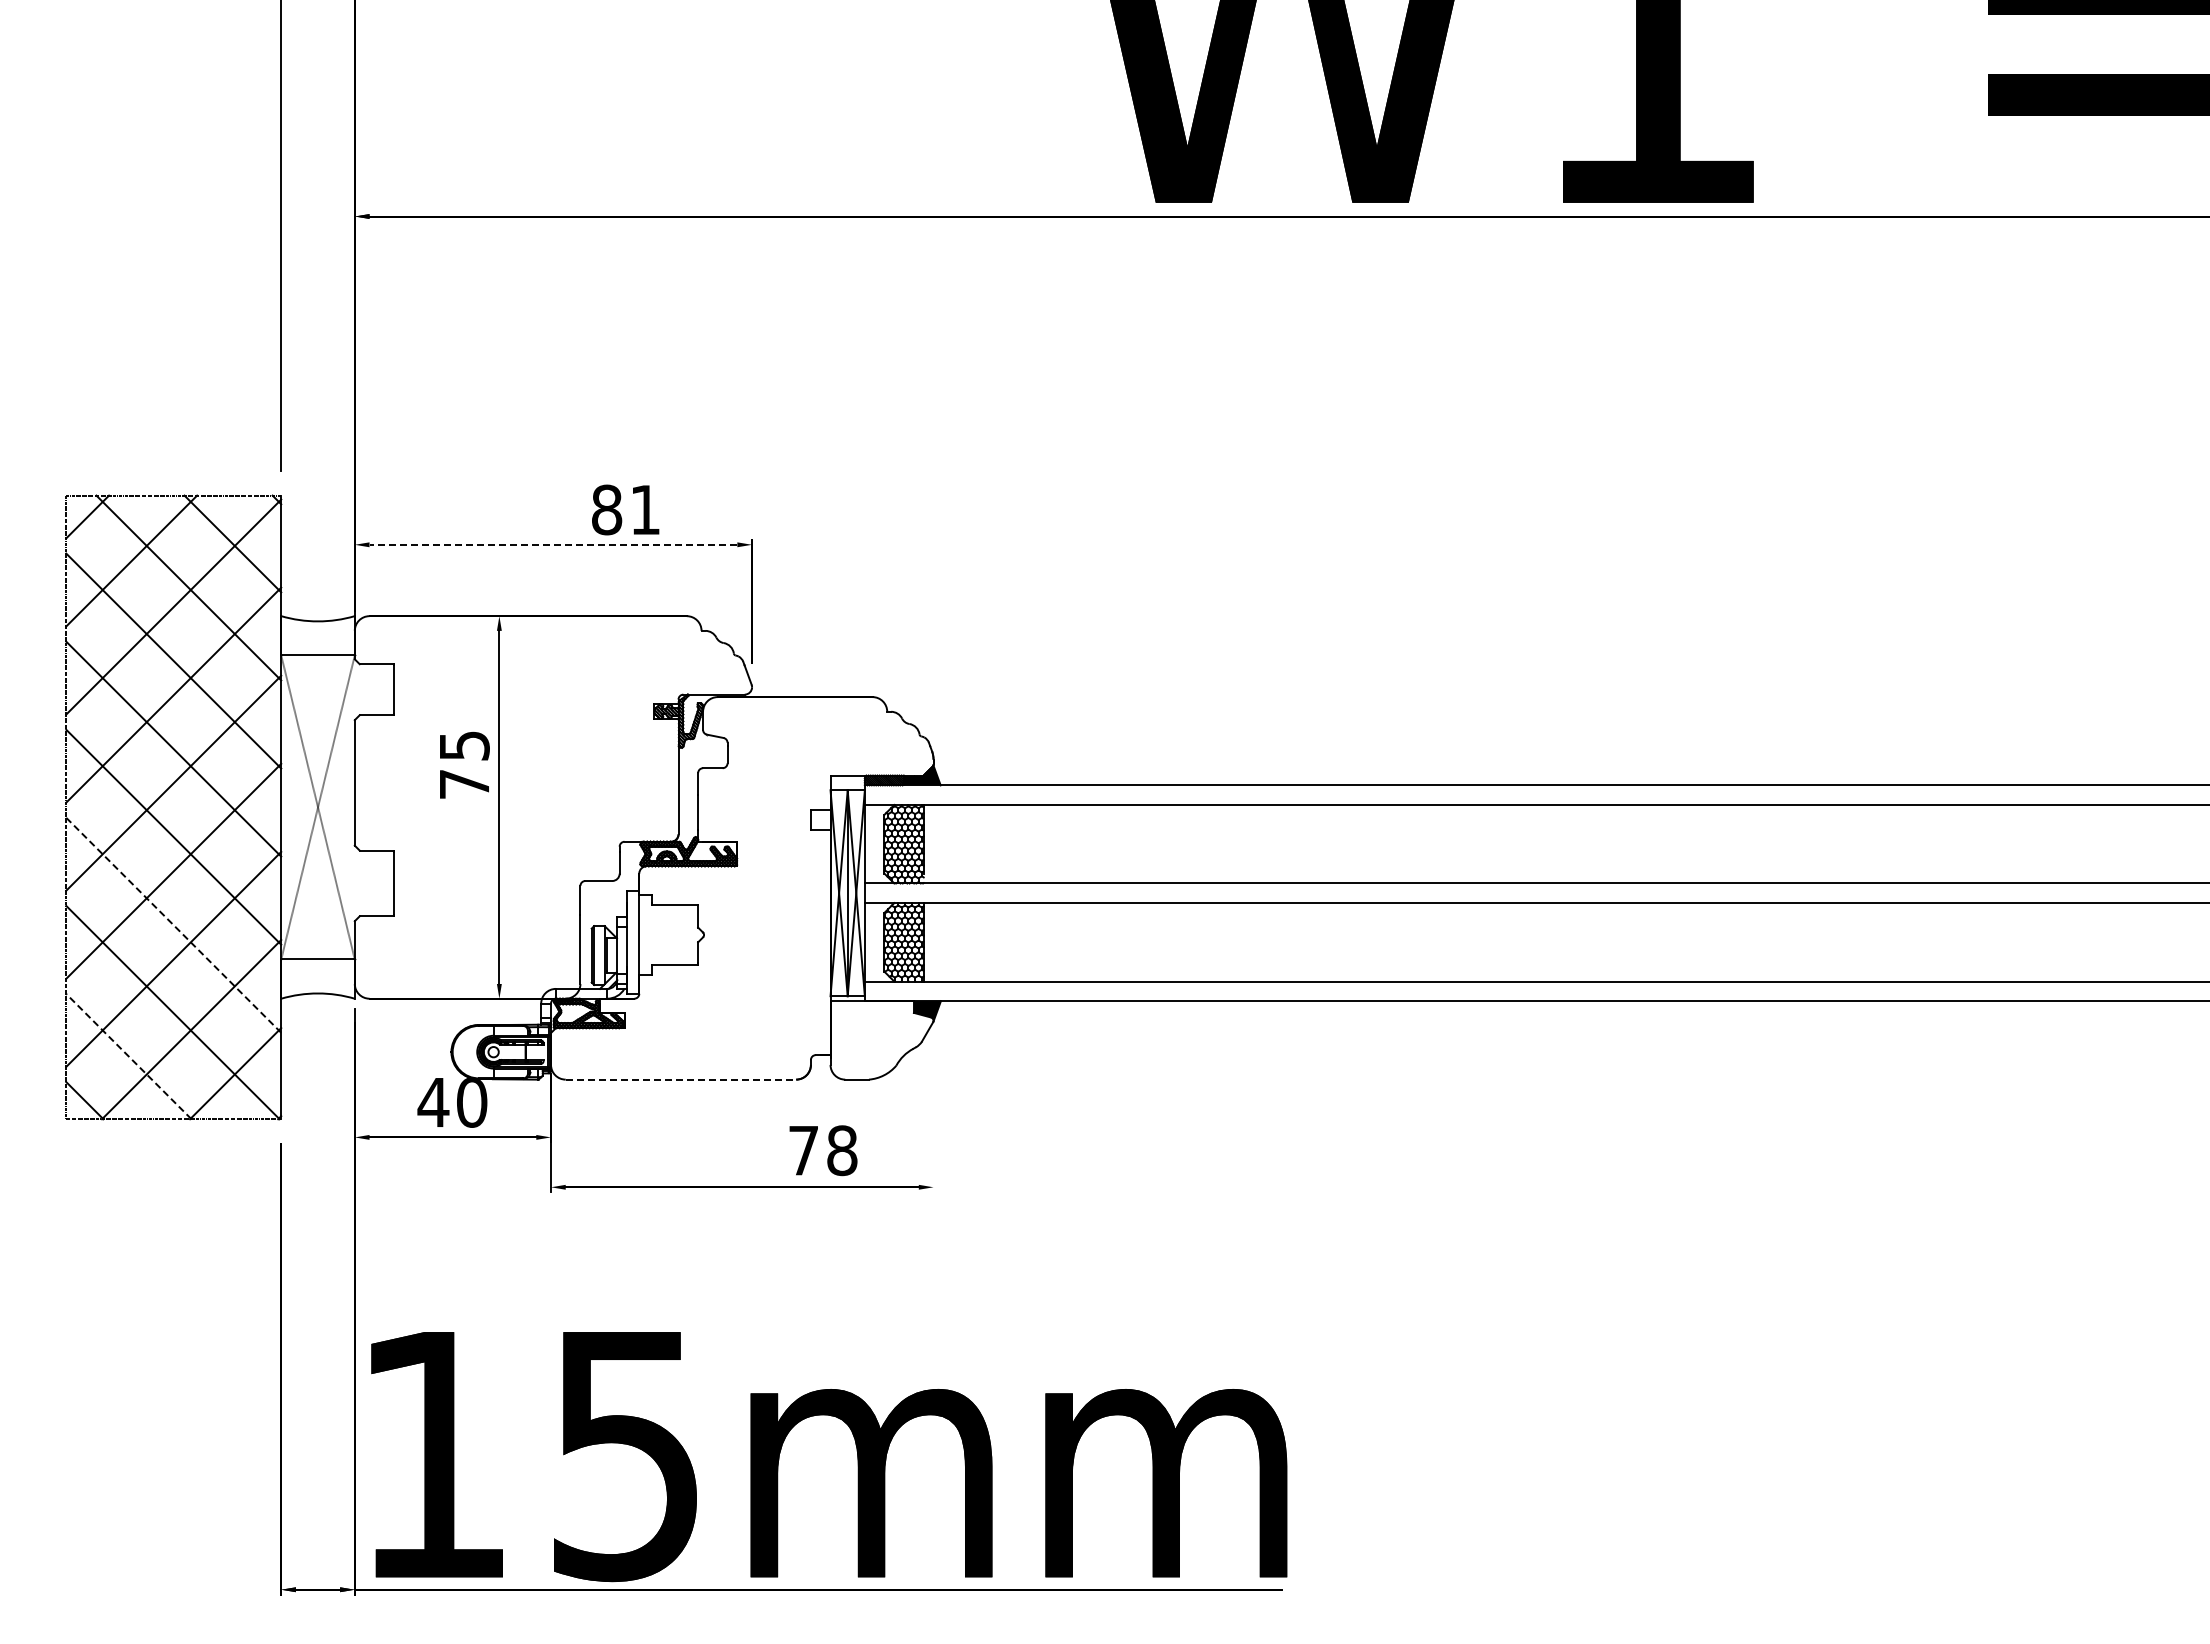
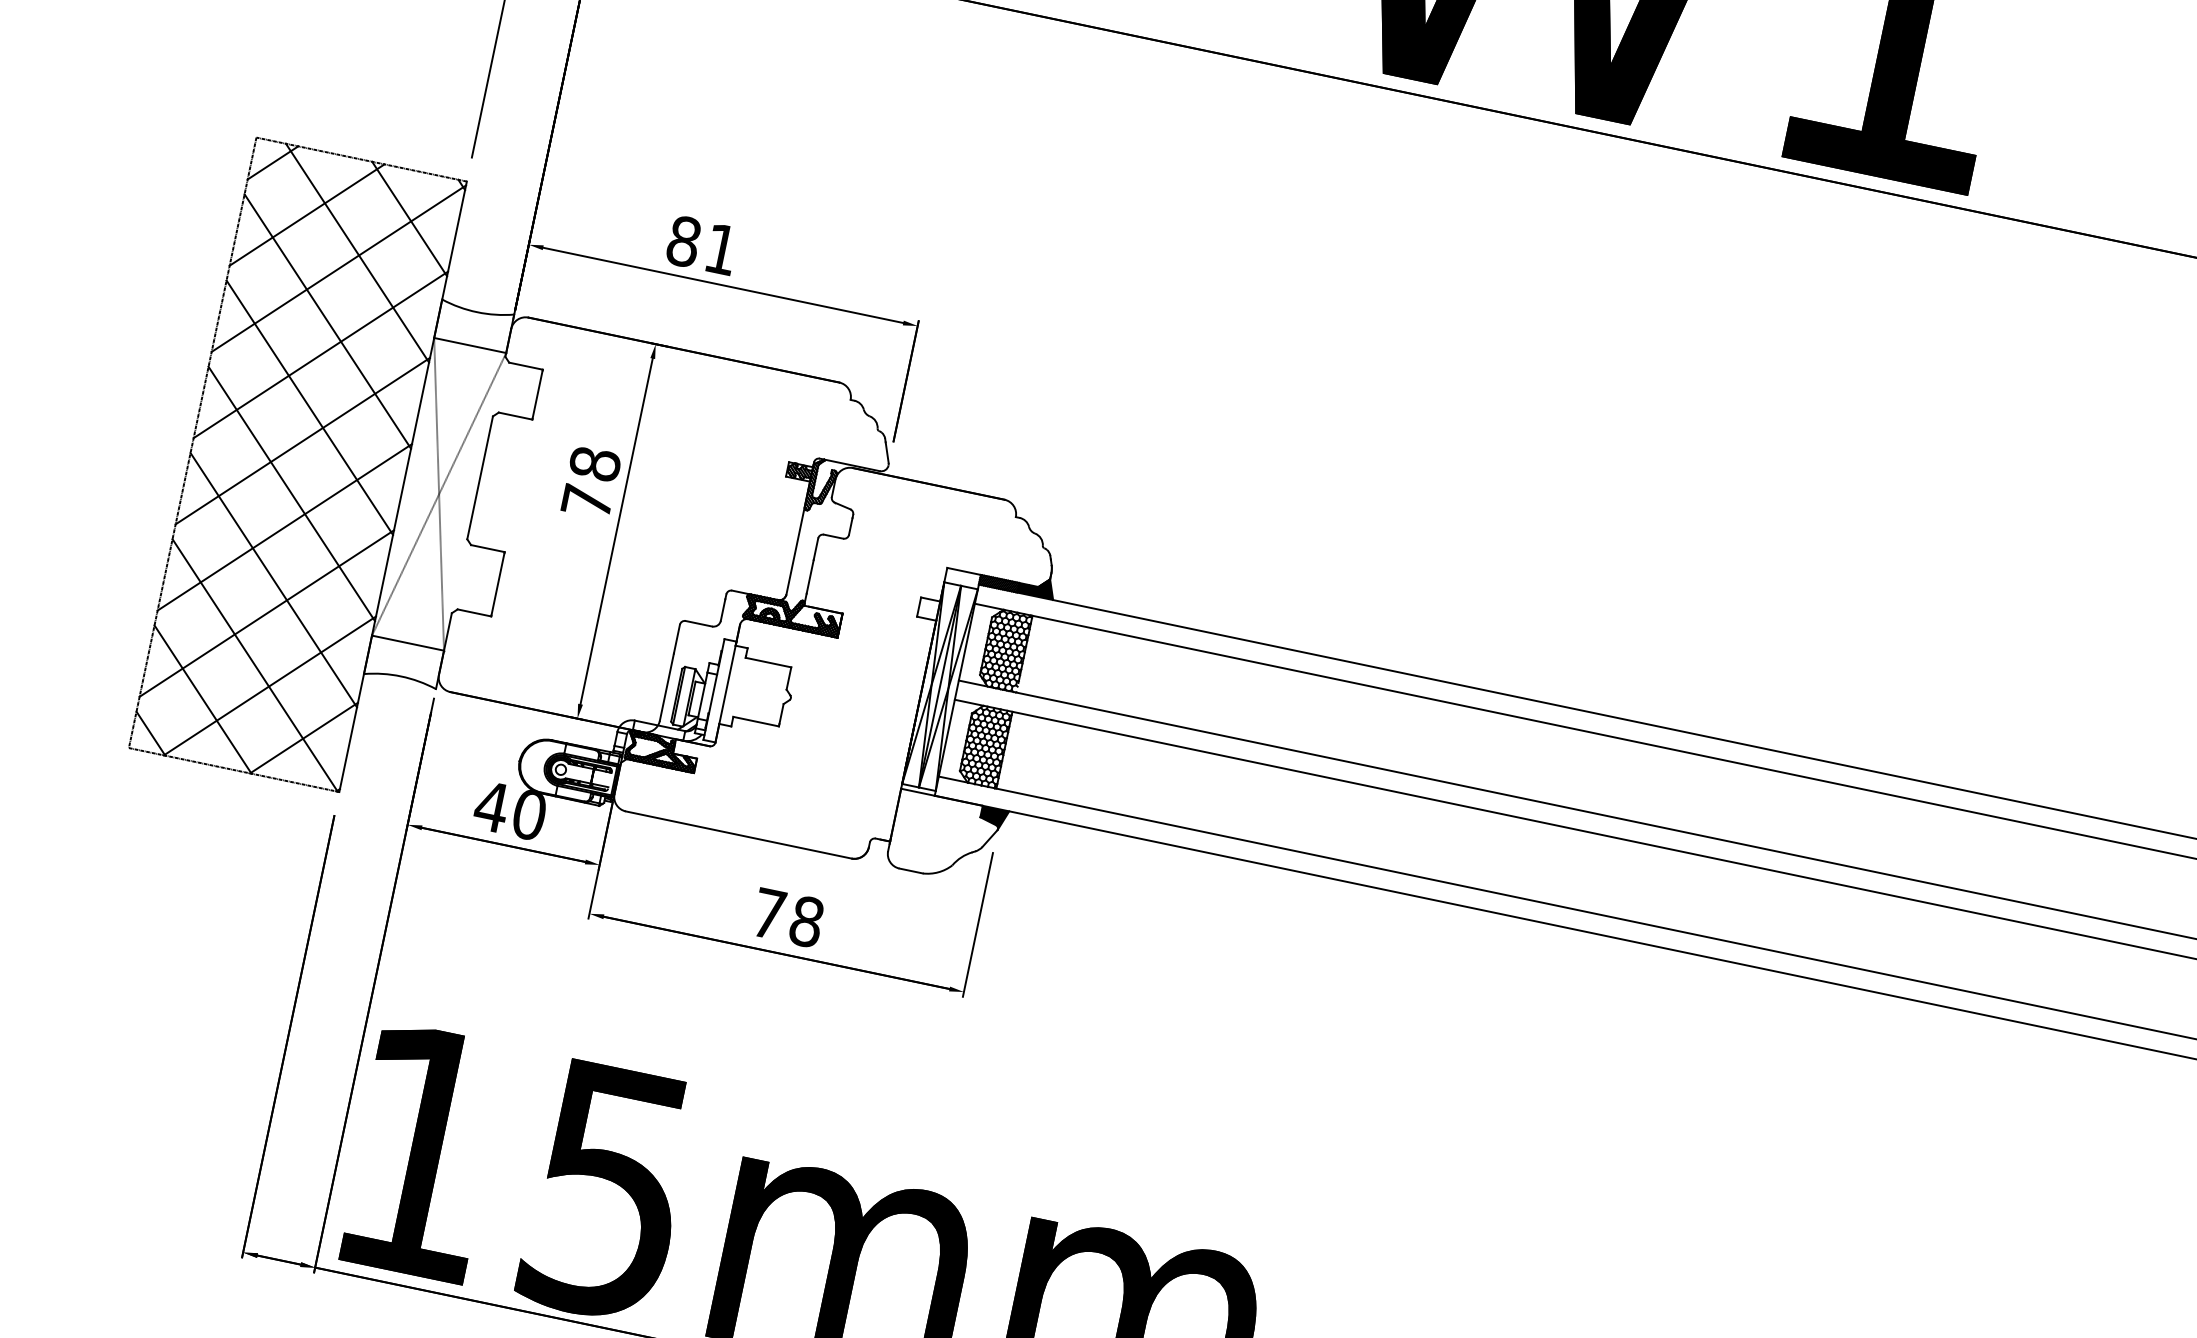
text: (625, 509) -> (702, 244), moved
line: (553, 544) -> (723, 285), dashed -> solid
text: (464, 745) -> (595, 463), 75 -> 78
line: (173, 925) -> (273, 580), dashed -> solid
line: (128, 1056) -> (202, 699), dashed -> solid
line: (681, 1079) -> (739, 834), dashed -> solid
line: (933, 1118) -> (977, 924), added
text: (823, 1150) -> (788, 917), moved

